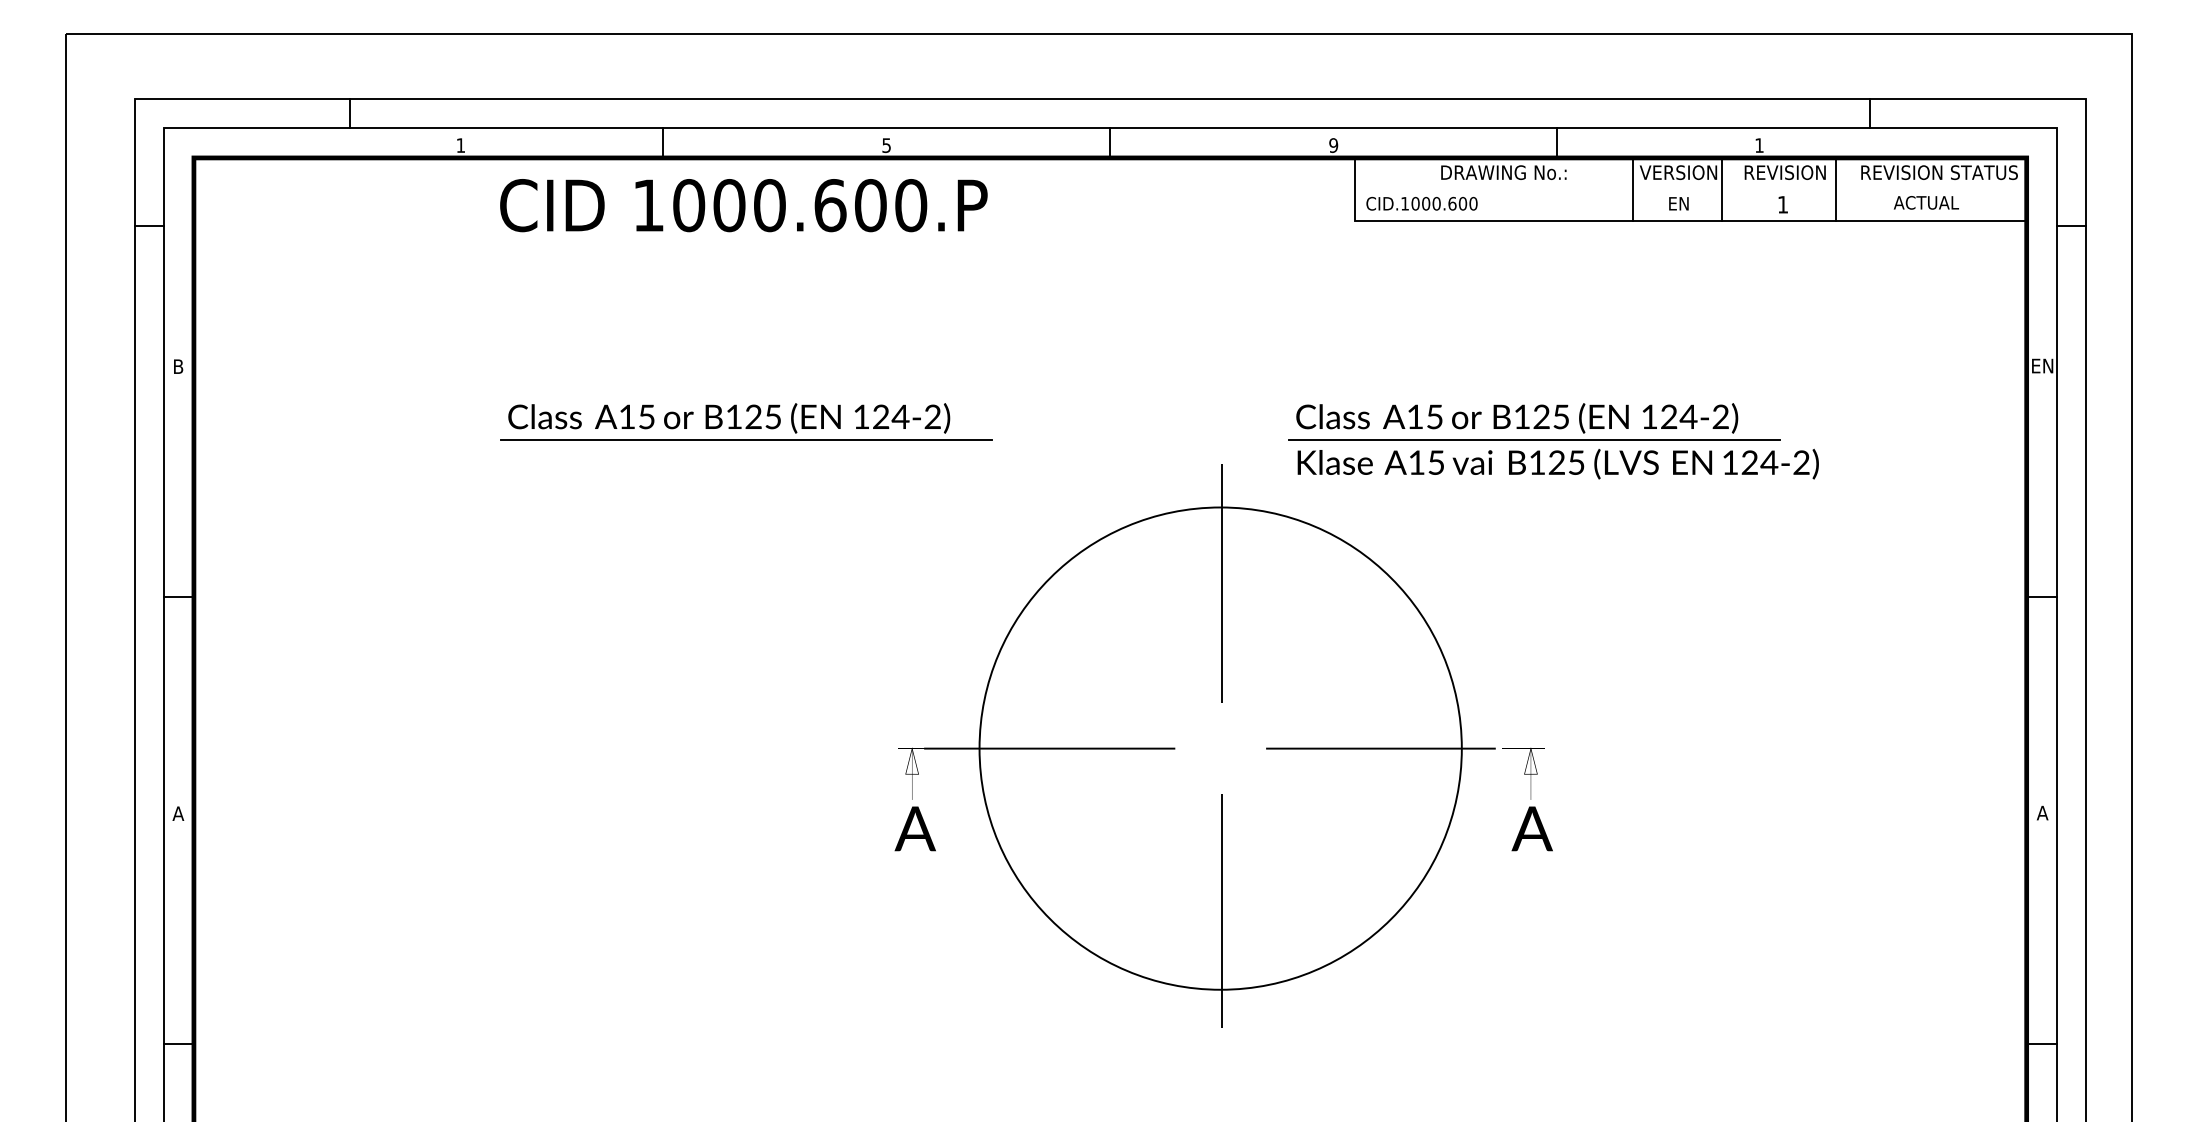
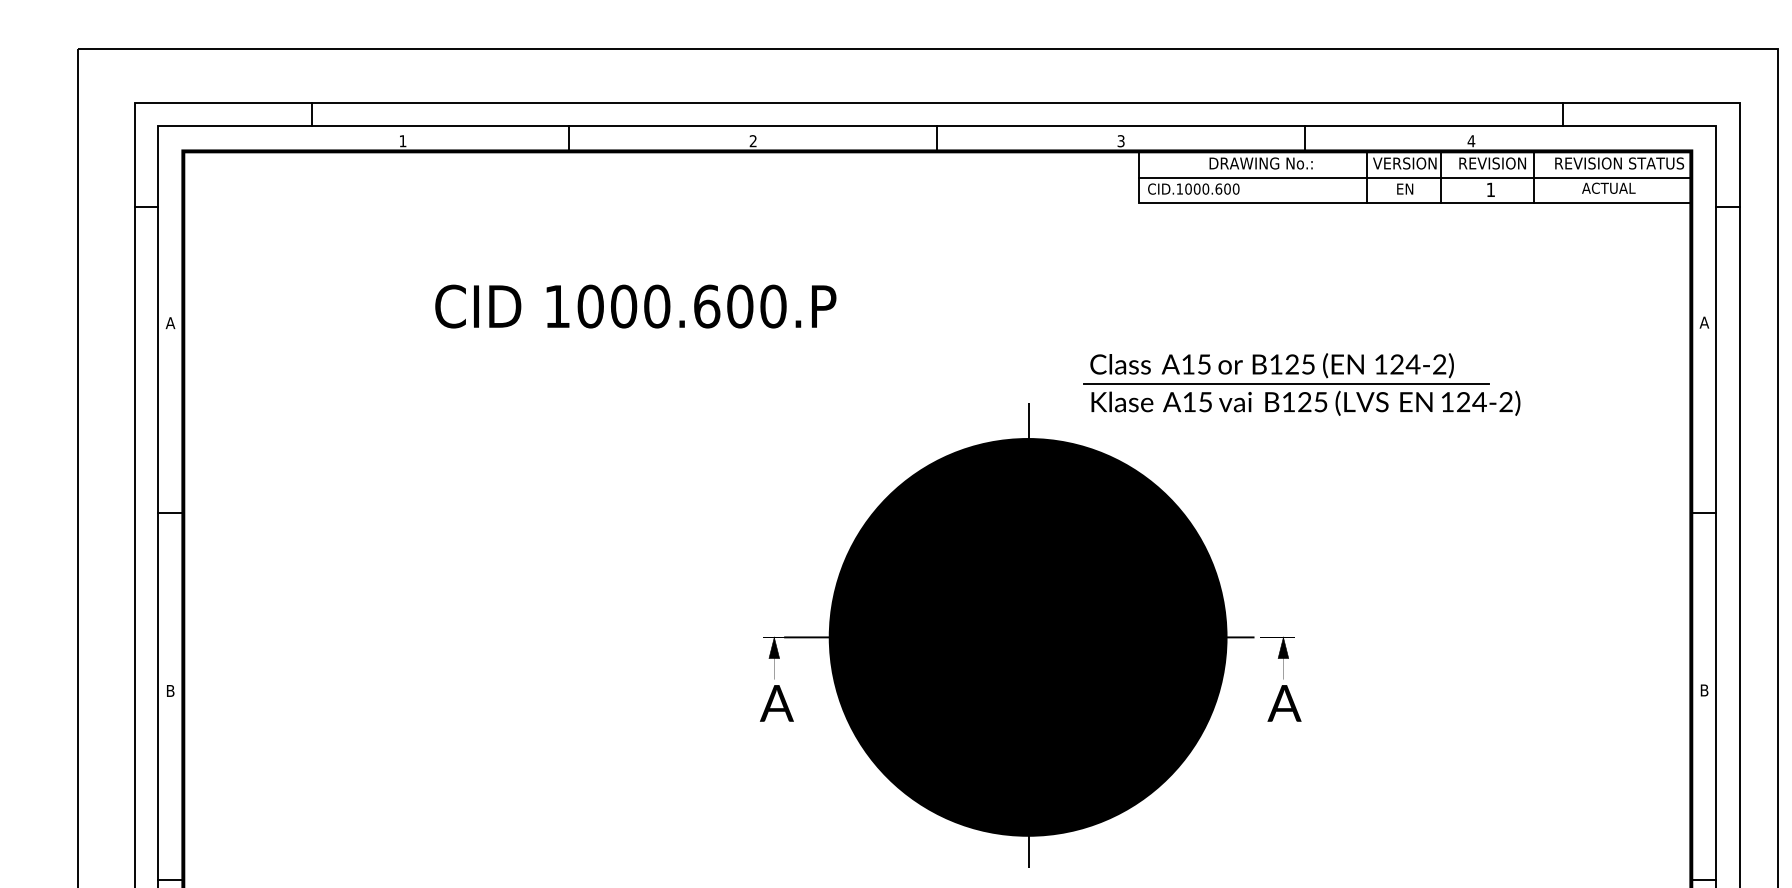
text: (886, 145) -> (753, 141), 5 -> 2
text: (1333, 145) -> (1120, 141), 9 -> 3
text: (1759, 145) -> (1471, 141), 1 -> 4
line: (1690, 189) -> (1414, 177), added
text: (743, 205) -> (635, 306), moved
text: (2042, 365) -> (1704, 322), EN -> A
text: (178, 366) -> (170, 322), B -> A
part: (746, 421) -> (637, 368), removed
fill: (1220, 748) -> (1027, 637), added
fill: (911, 761) -> (773, 647), added
fill: (1530, 761) -> (1283, 647), added
text: (2042, 812) -> (1704, 689), A -> B
text: (178, 813) -> (170, 690), A -> B

